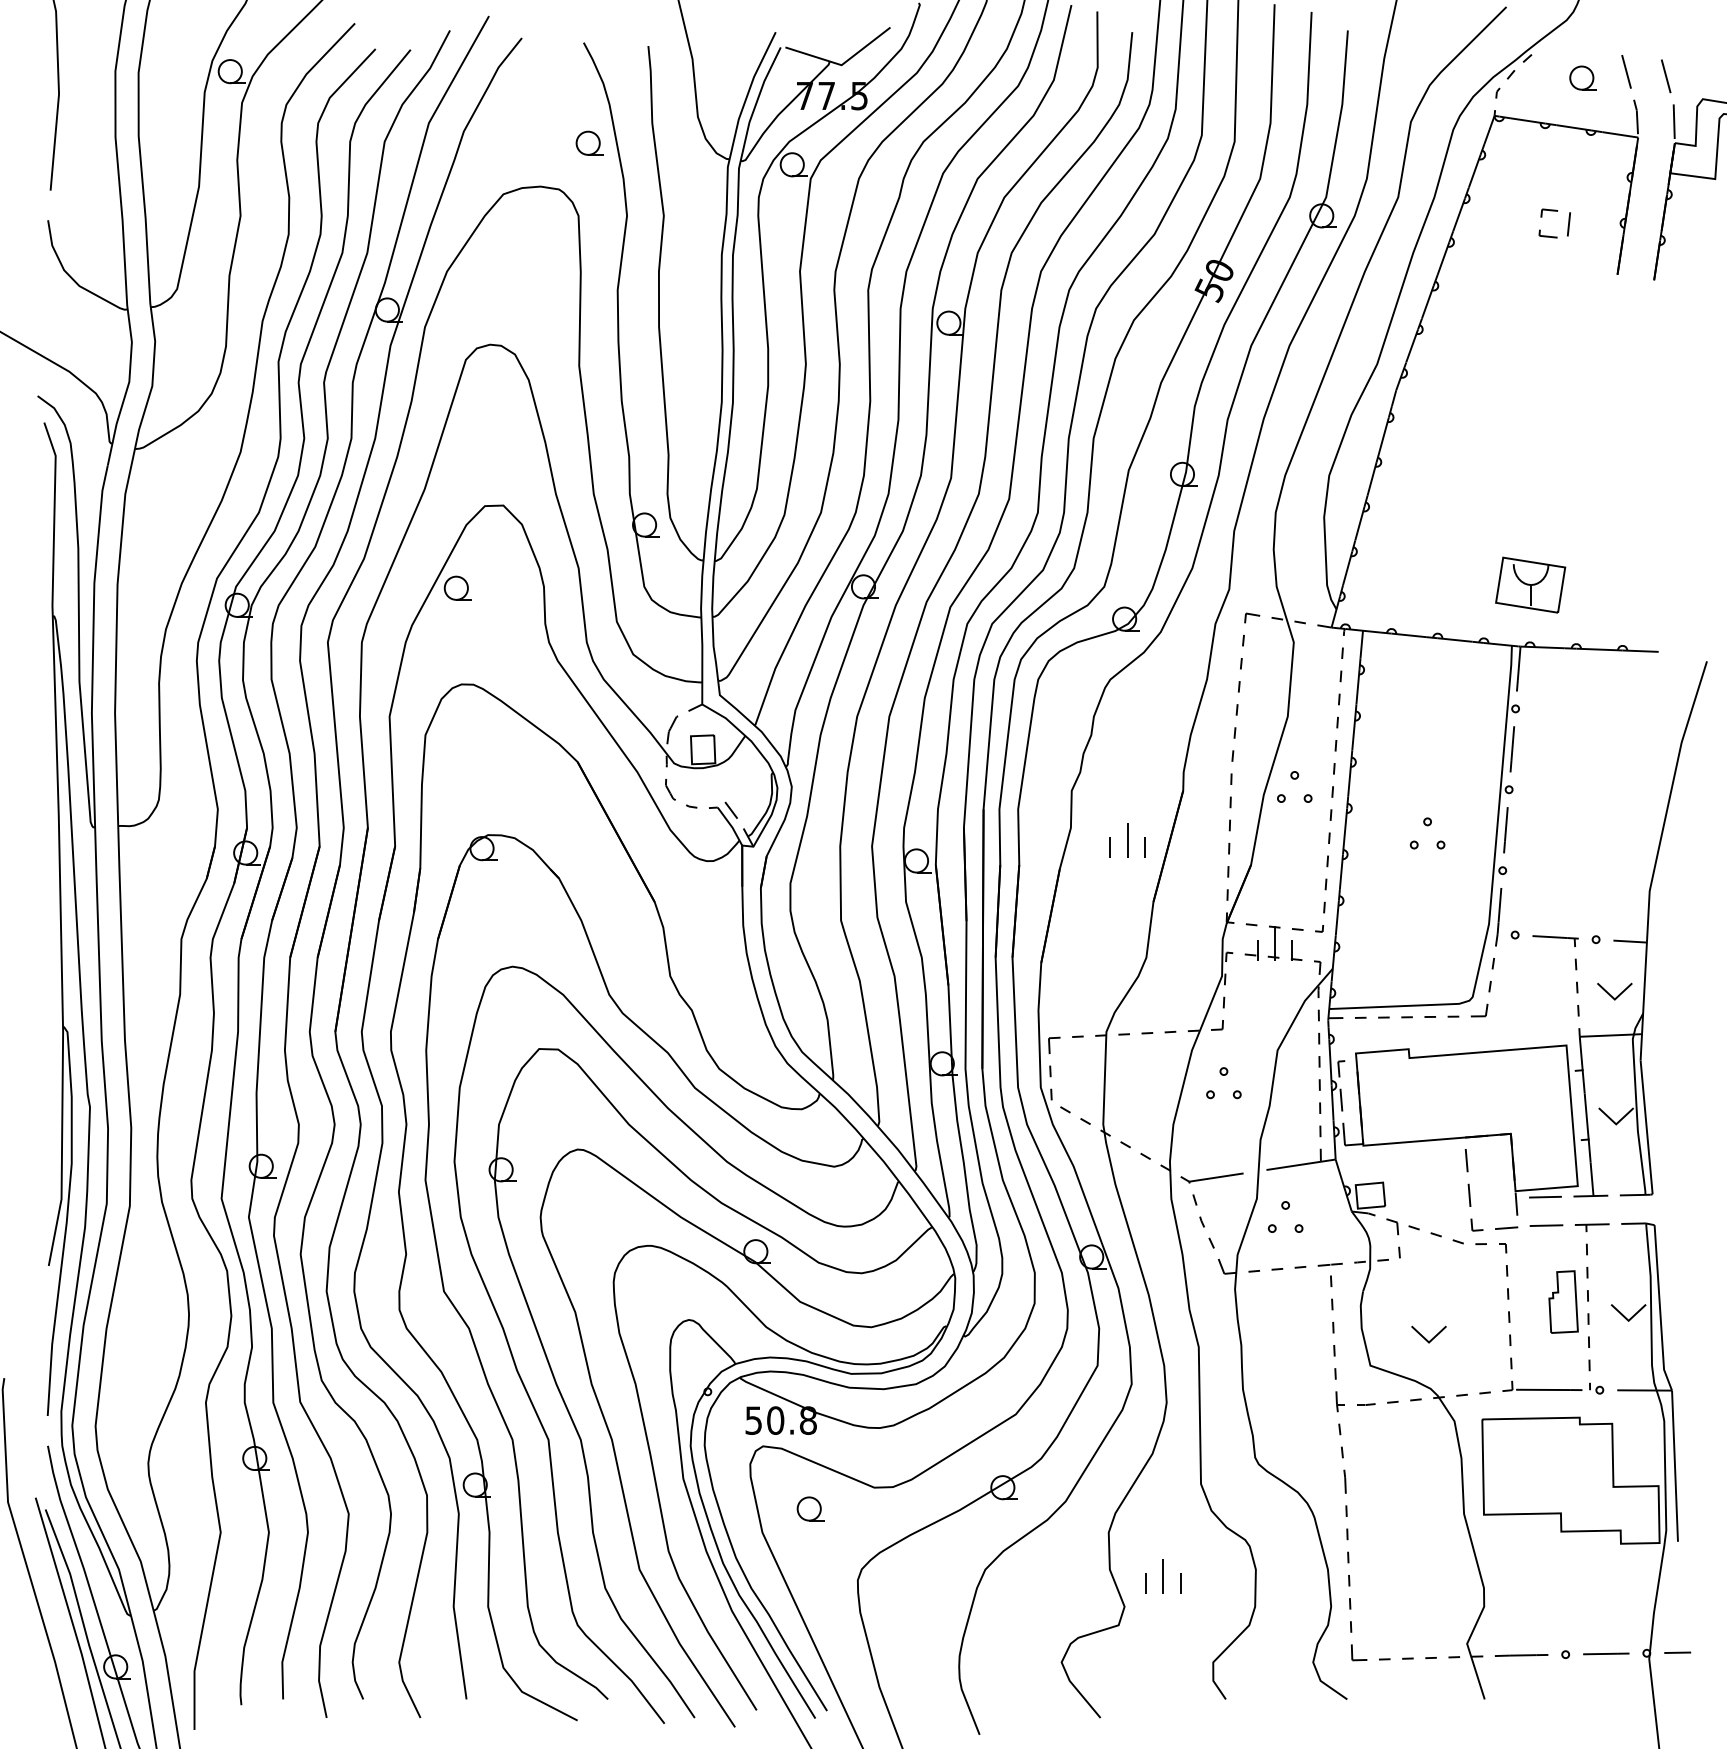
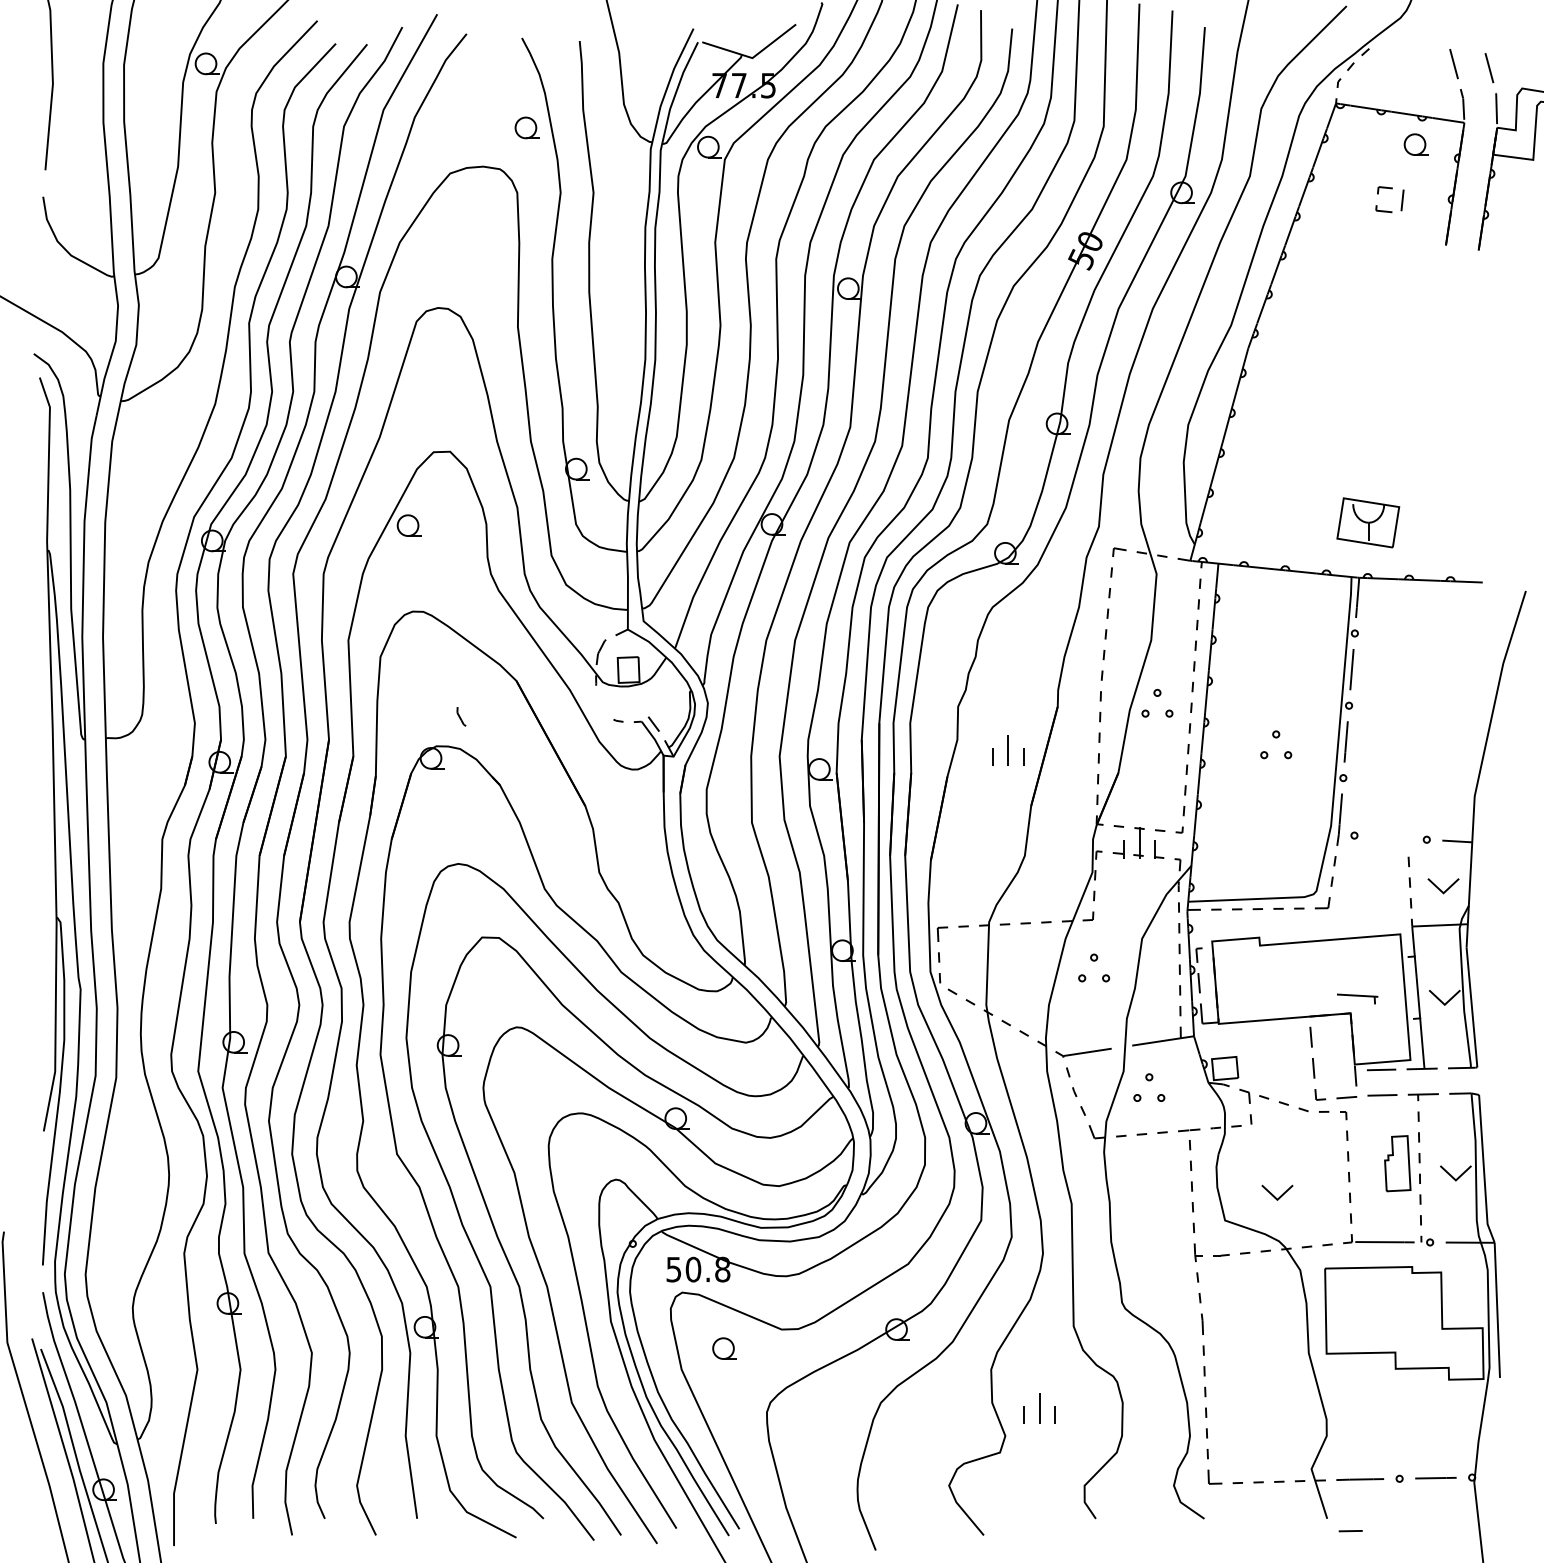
part: (1582, 77) -> (1415, 144), moved
part: (670, 789) -> (461, 716), moved
part: (1555, 940) -> (1357, 998), moved
line: (1677, 1653) -> (1350, 1531), moved

